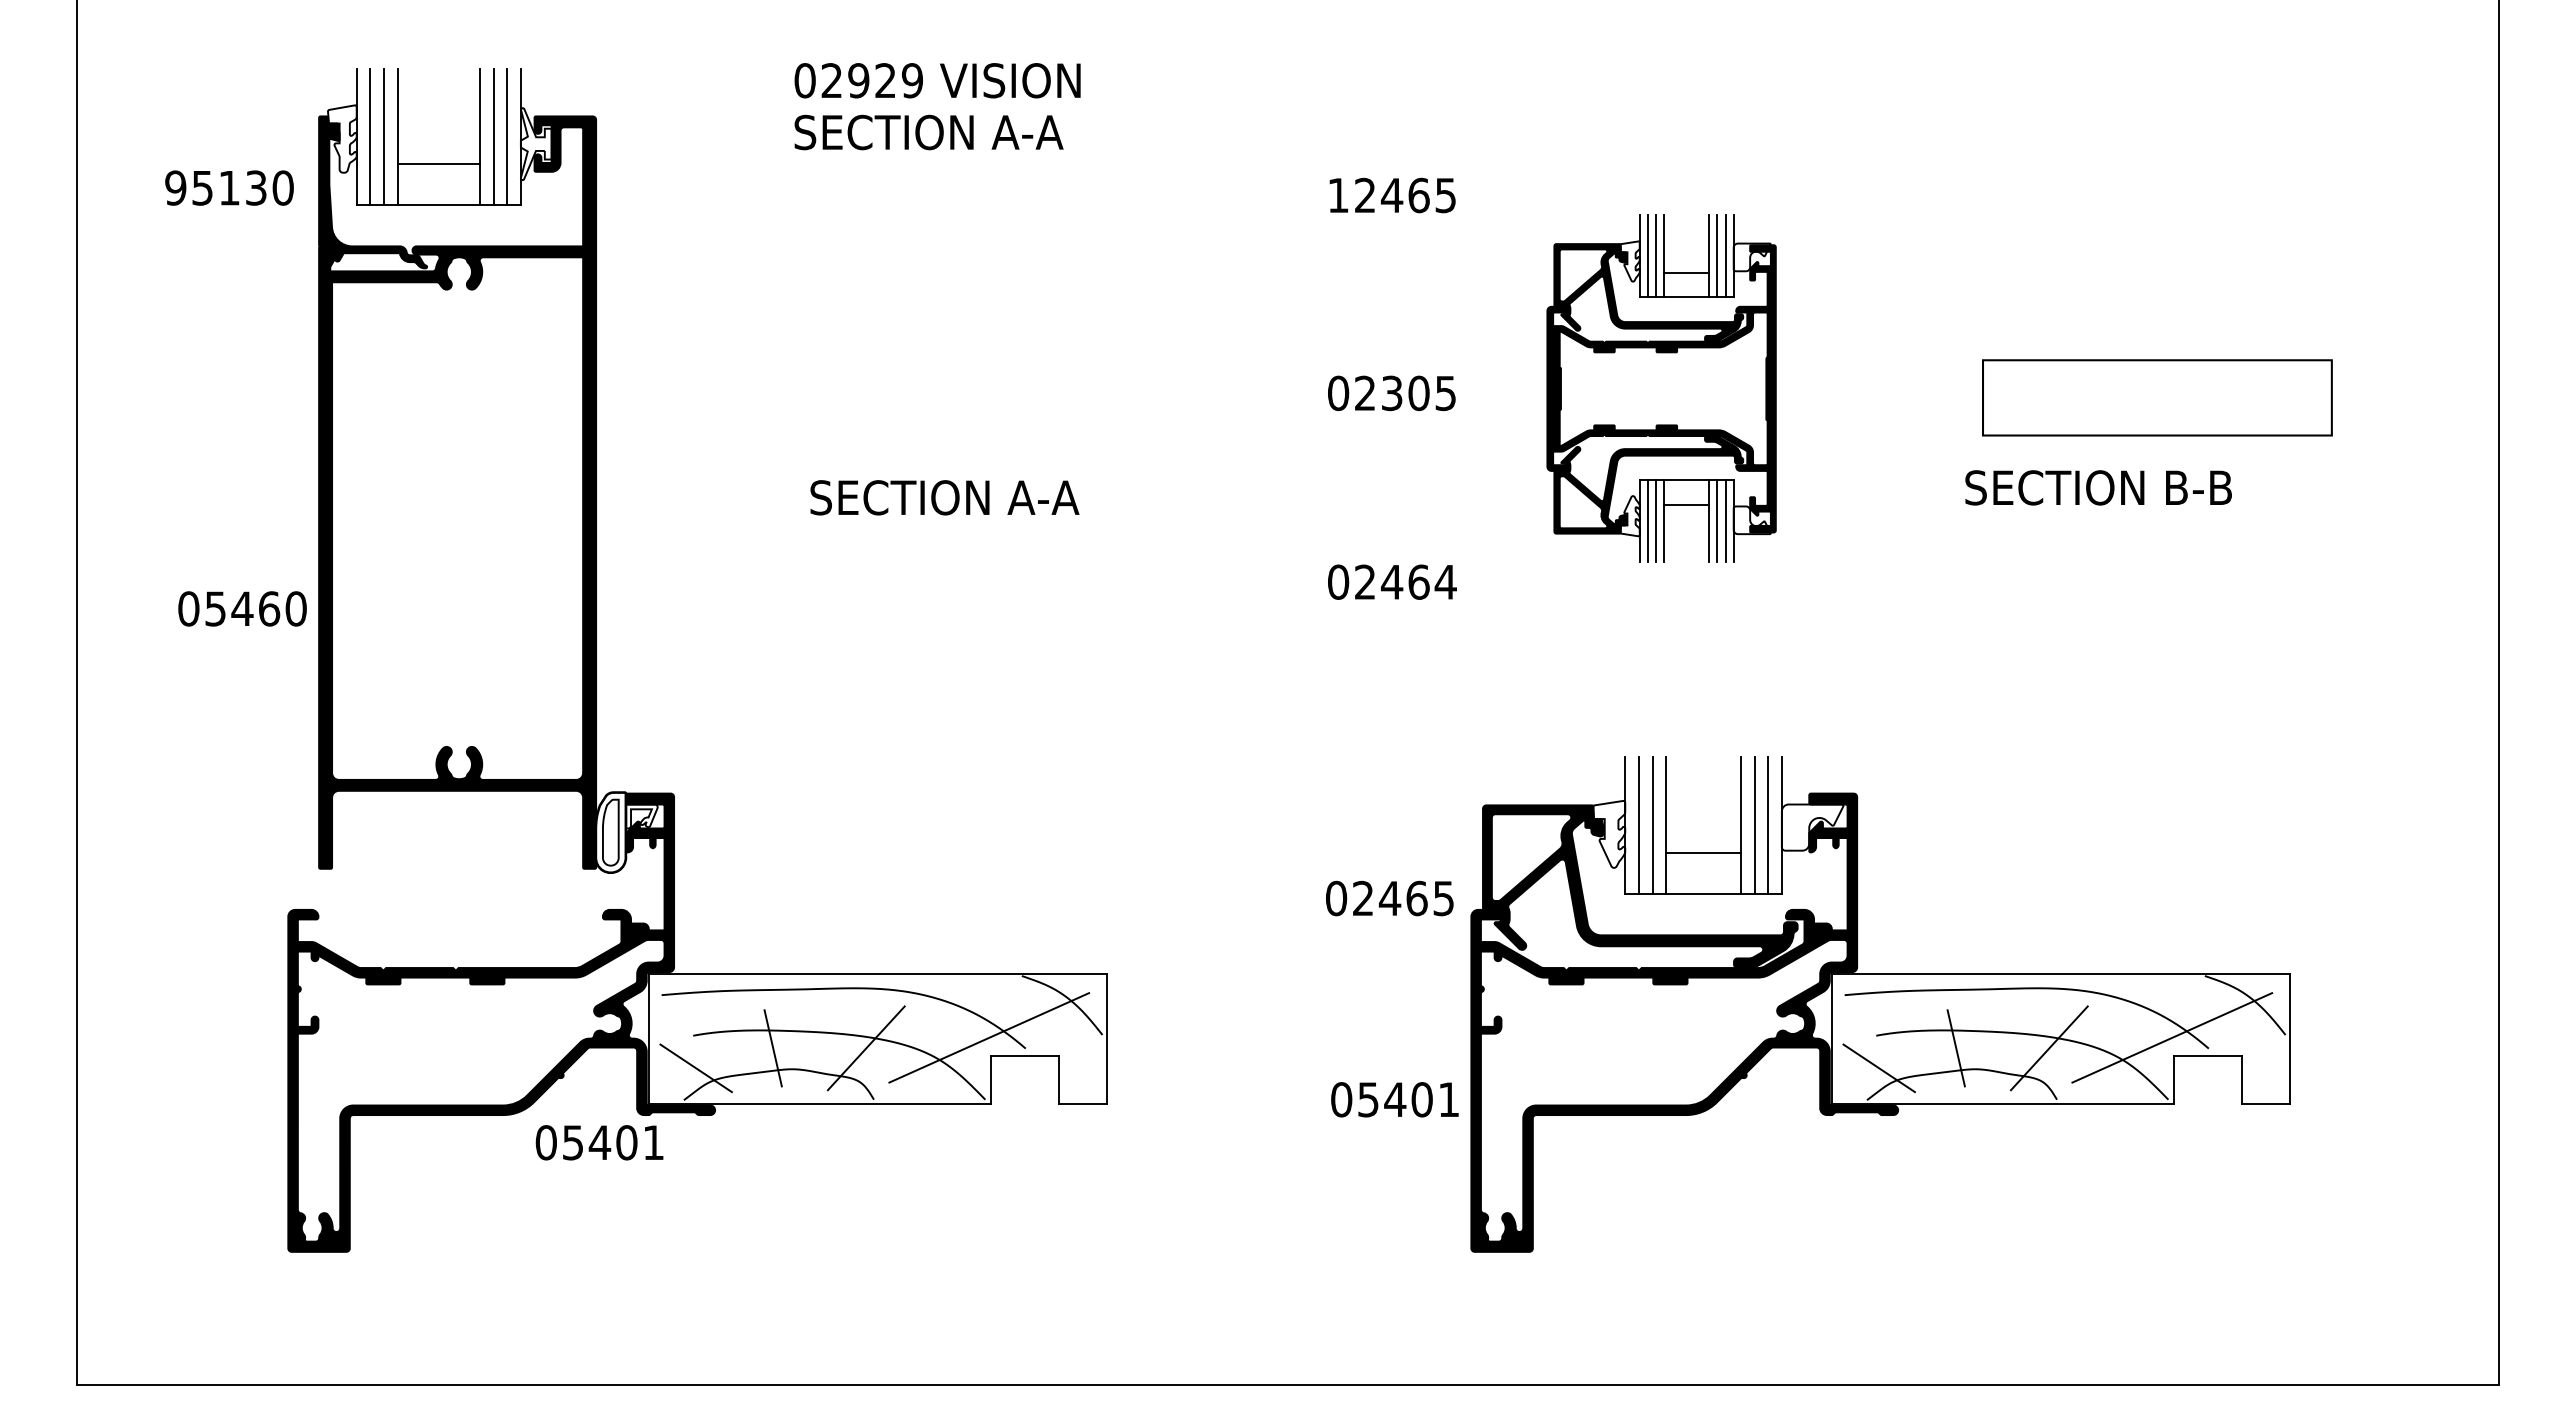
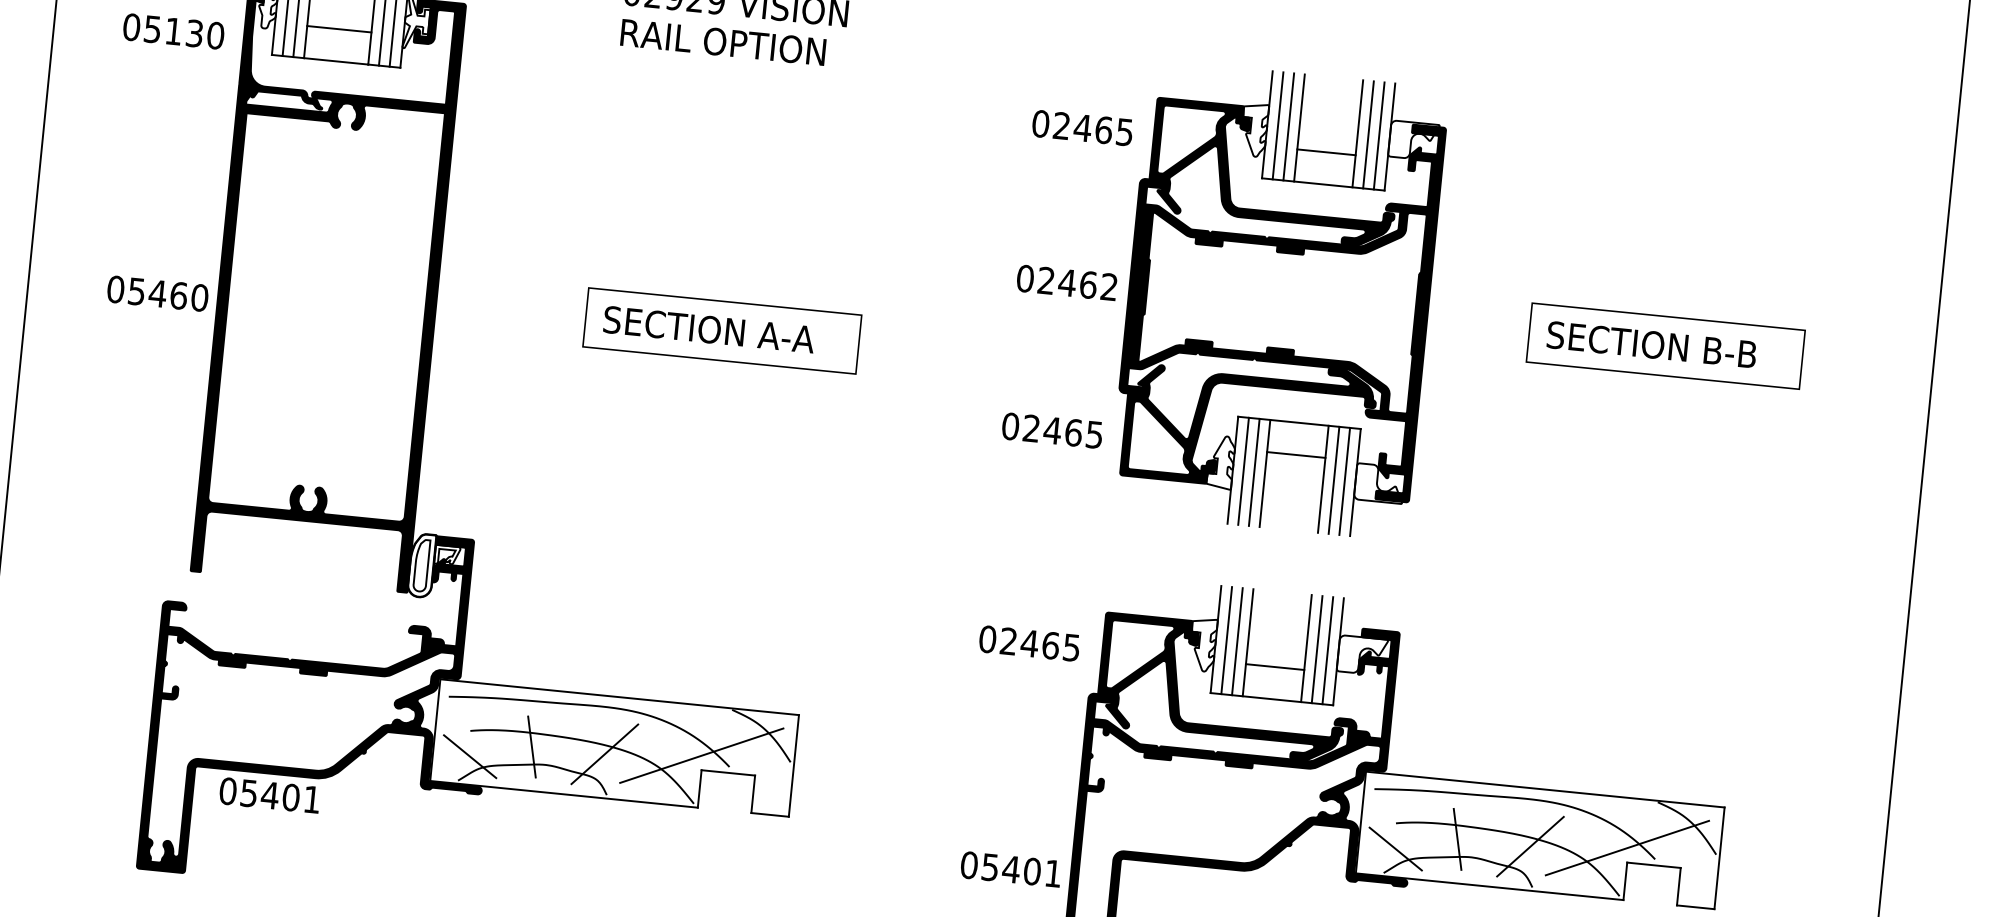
text: (928, 132) -> (724, 42), SECTION A-A -> RAIL OPTION
text: (175, 187) -> (131, 26), 95130 -> 05130
text: (1338, 195) -> (1040, 123), 12465 -> 02465
part: (1661, 388) -> (1278, 300), size x1.67
text: (1418, 393) -> (1087, 285), 02305 -> 02462
text: (2098, 487) -> (1651, 344), moved
part: (961, 497) -> (722, 330), added
text: (1445, 582) -> (1094, 435), 02464 -> 02465
text: (242, 608) -> (157, 293), moved
text: (1389, 898) -> (1029, 643), moved
text: (1394, 1099) -> (1010, 869), moved
text: (599, 1142) -> (269, 795), moved

